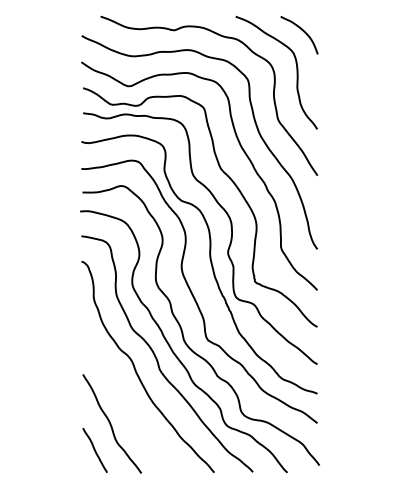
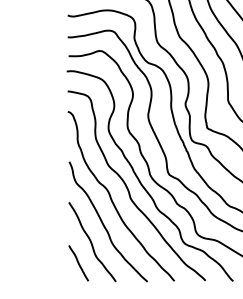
curve: (126, 401) -> (103, 224), added

